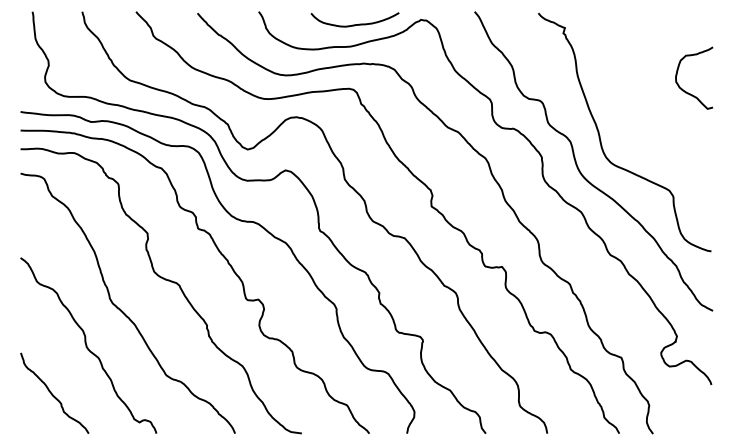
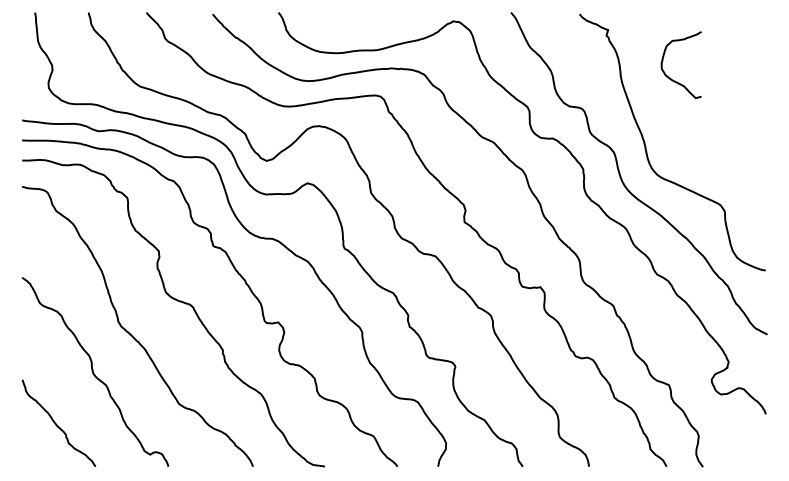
curve: (356, 23) -> (383, 25), removed
curve: (684, 89) -> (670, 77), moved

